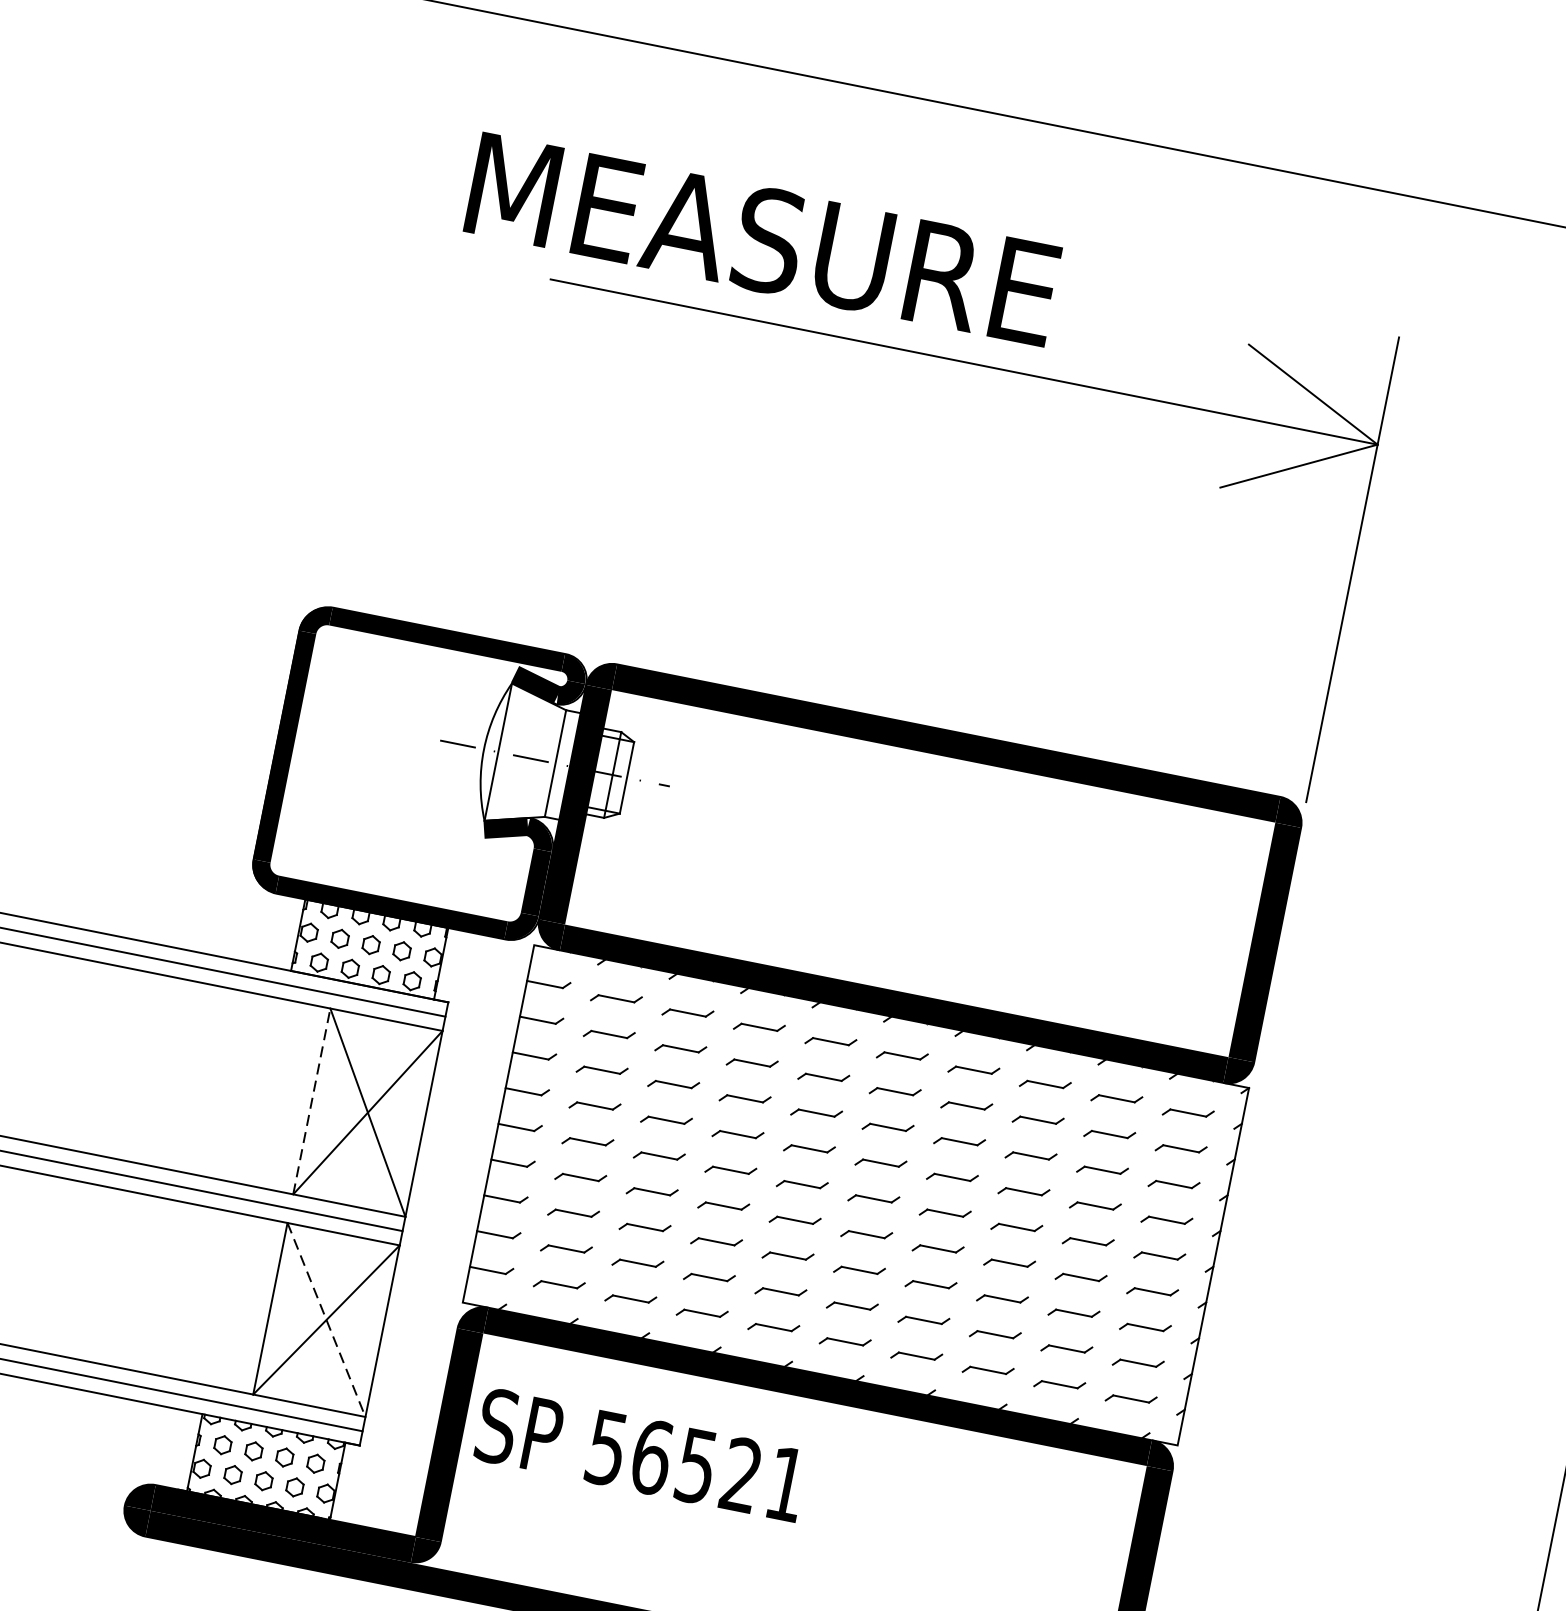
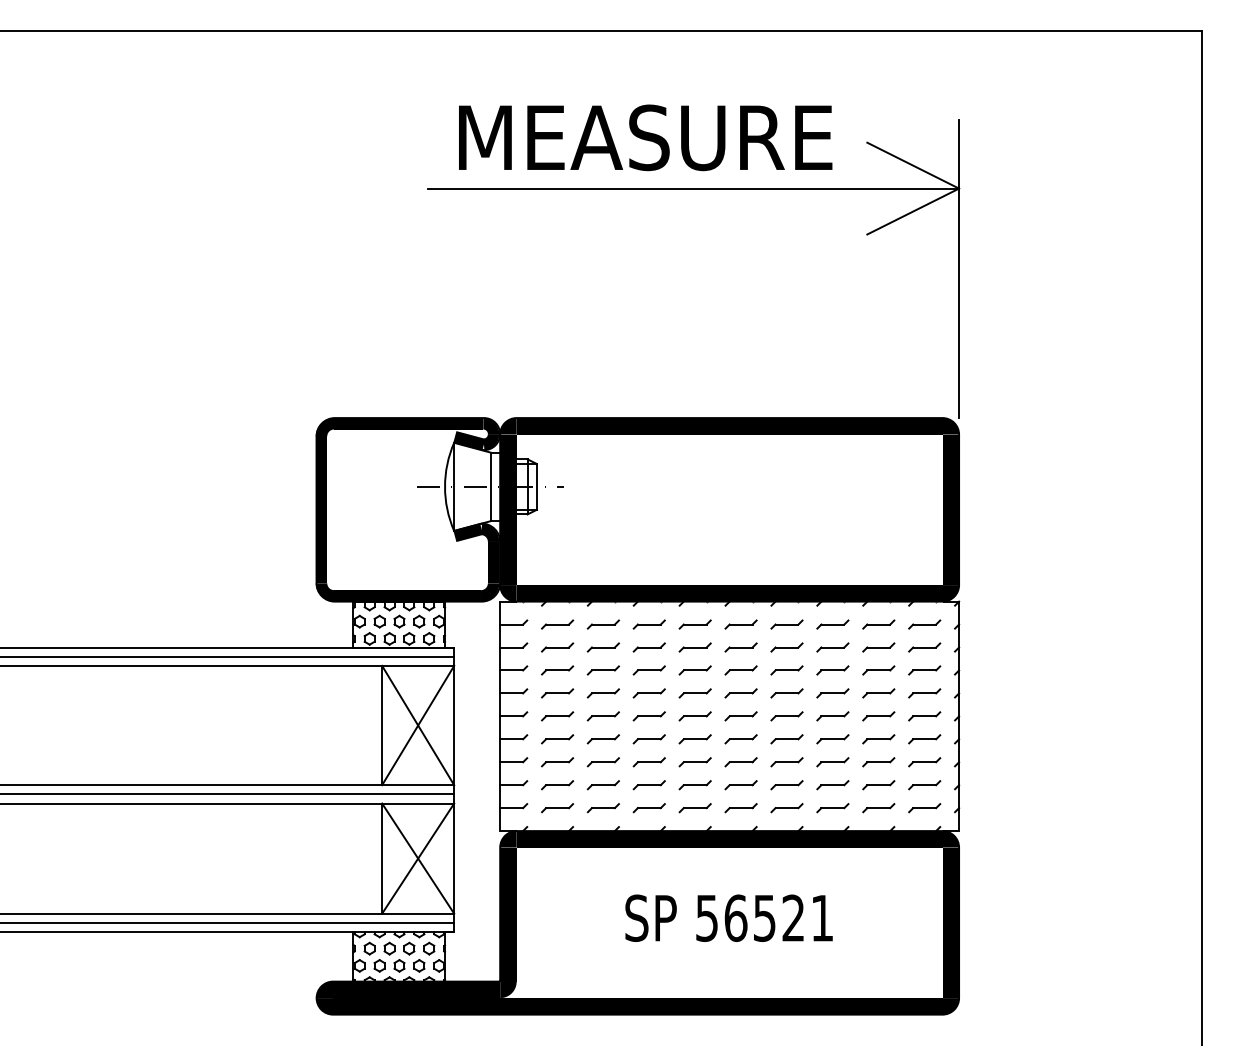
text: (763, 239) -> (645, 137), moved
line: (312, 1101) -> (382, 725), dashed -> solid
line: (327, 1319) -> (418, 858), dashed -> solid
text: (640, 1453) -> (728, 917), moved

